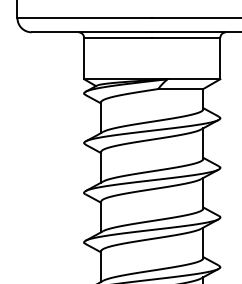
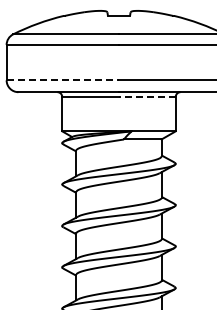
line: (85, 18) -> (63, 80), solid -> dashed
line: (185, 37) -> (146, 96), solid -> dashed

